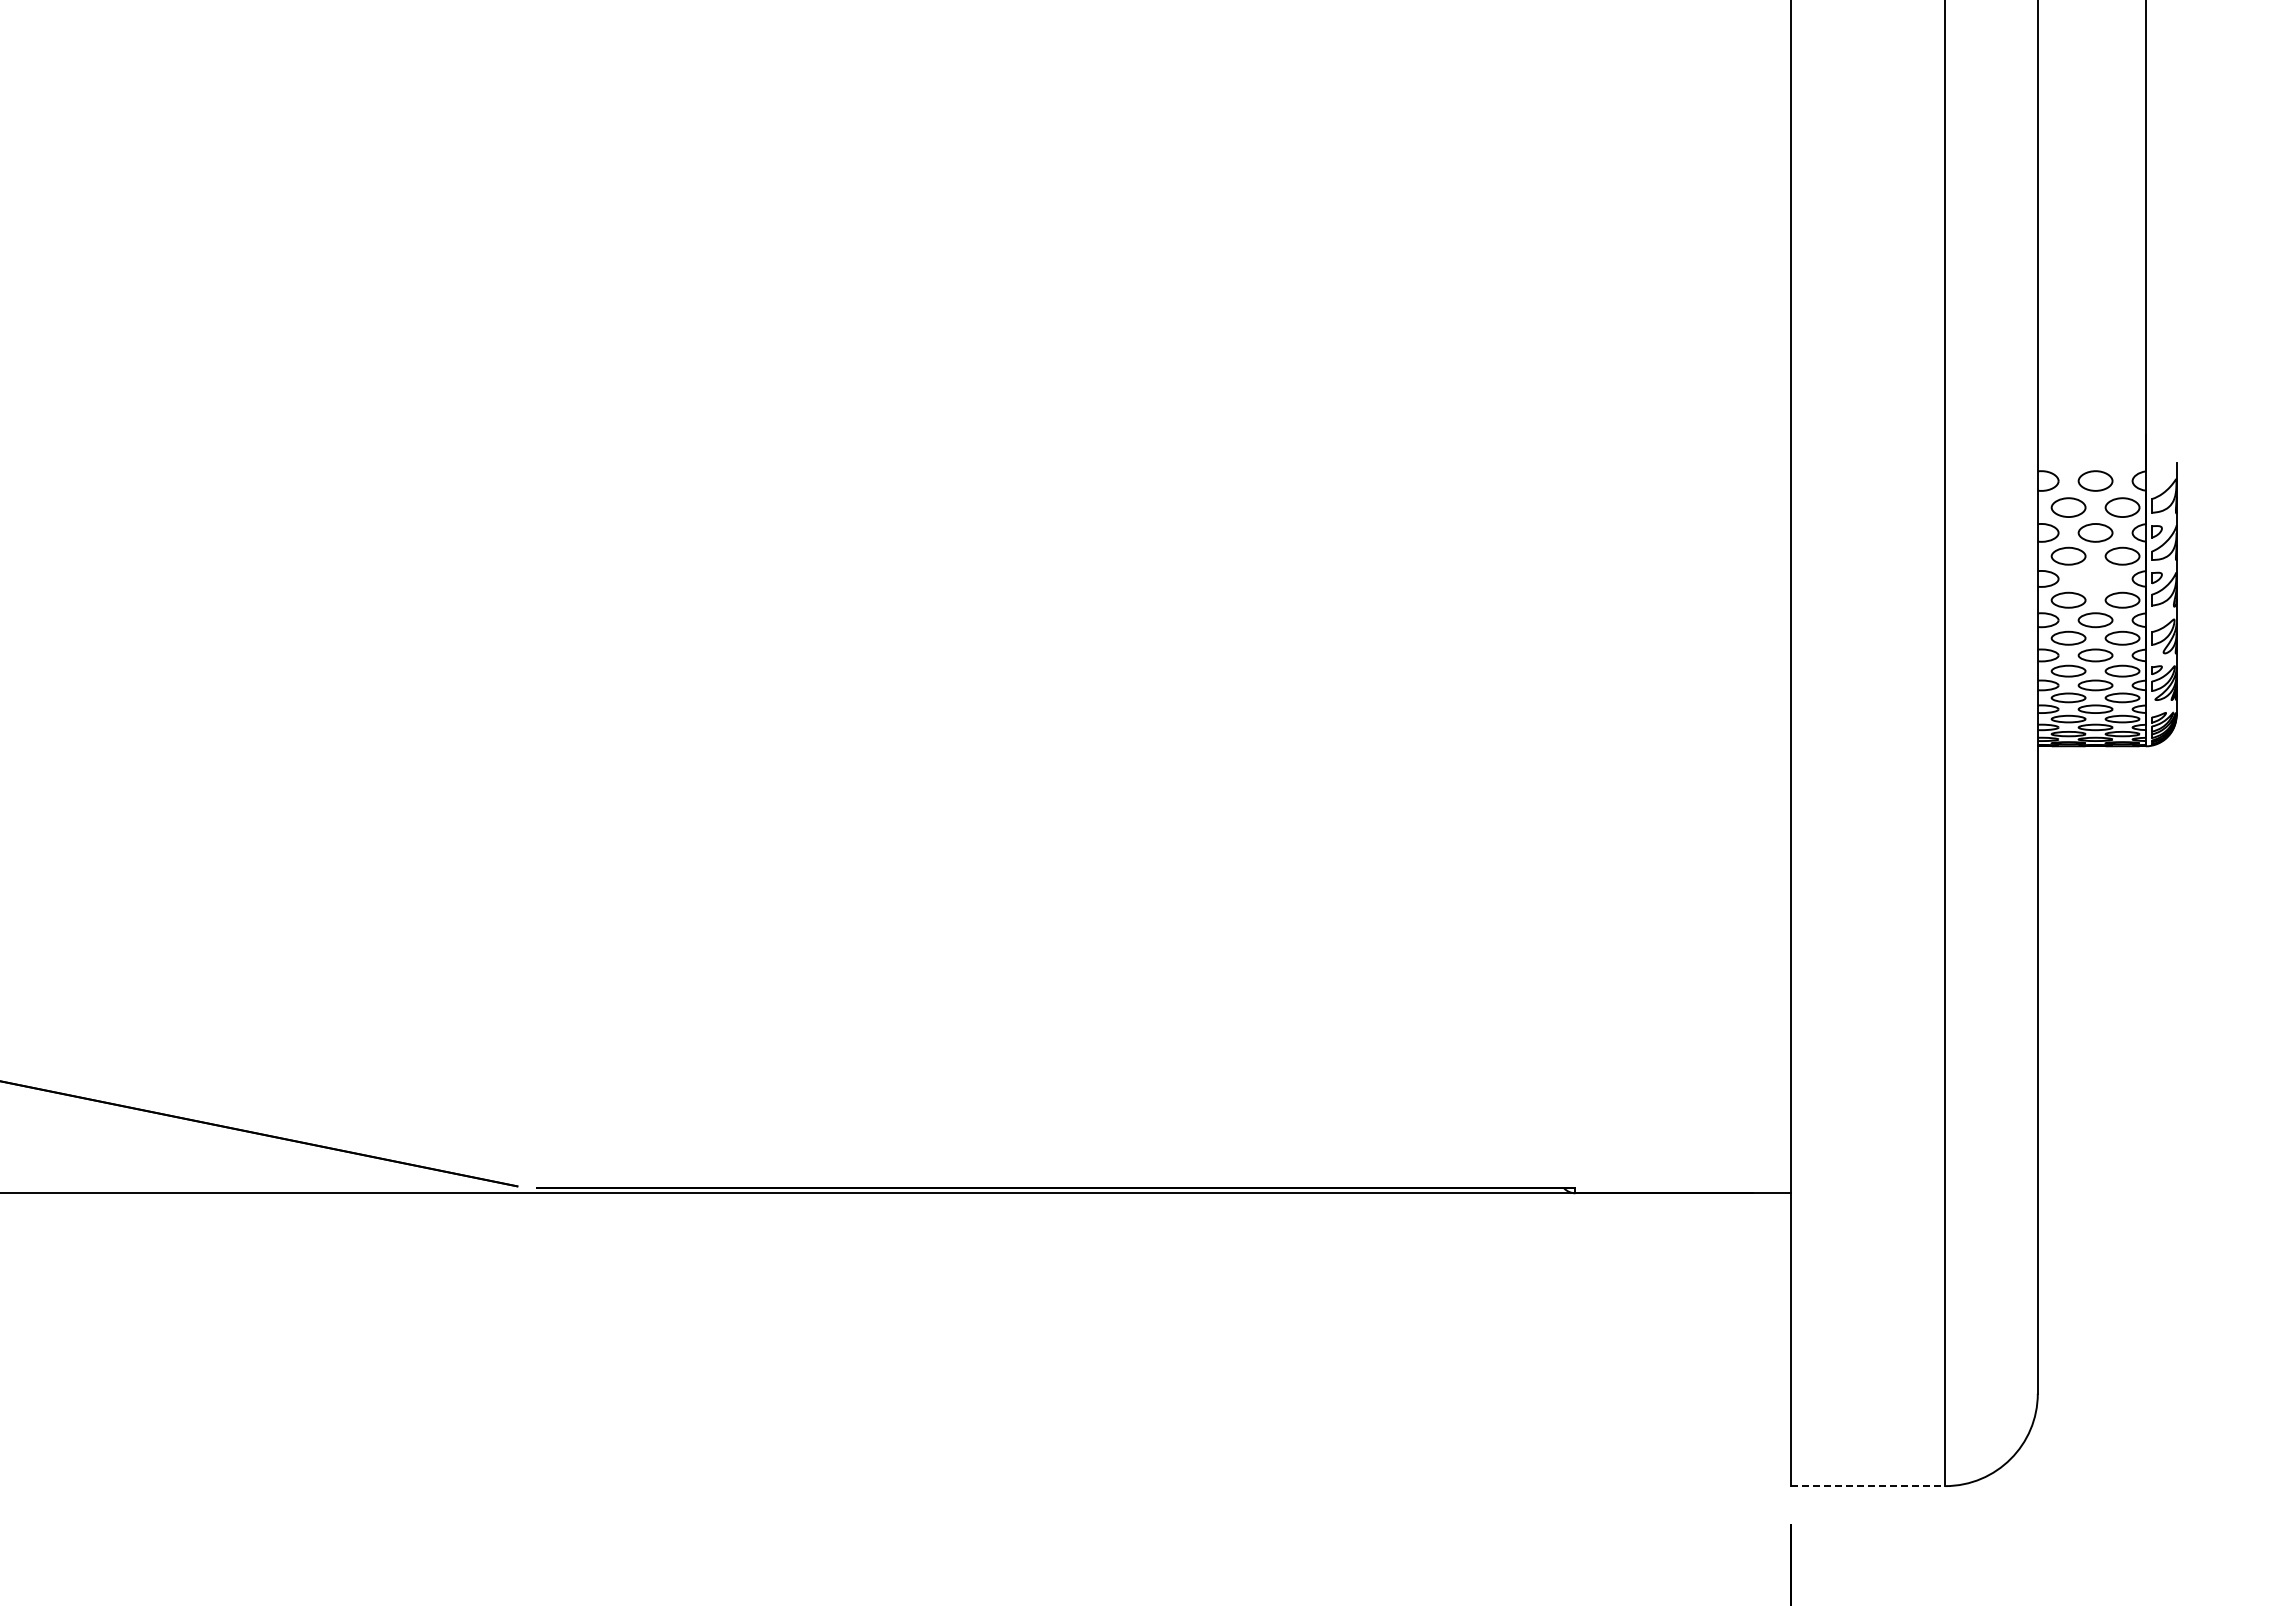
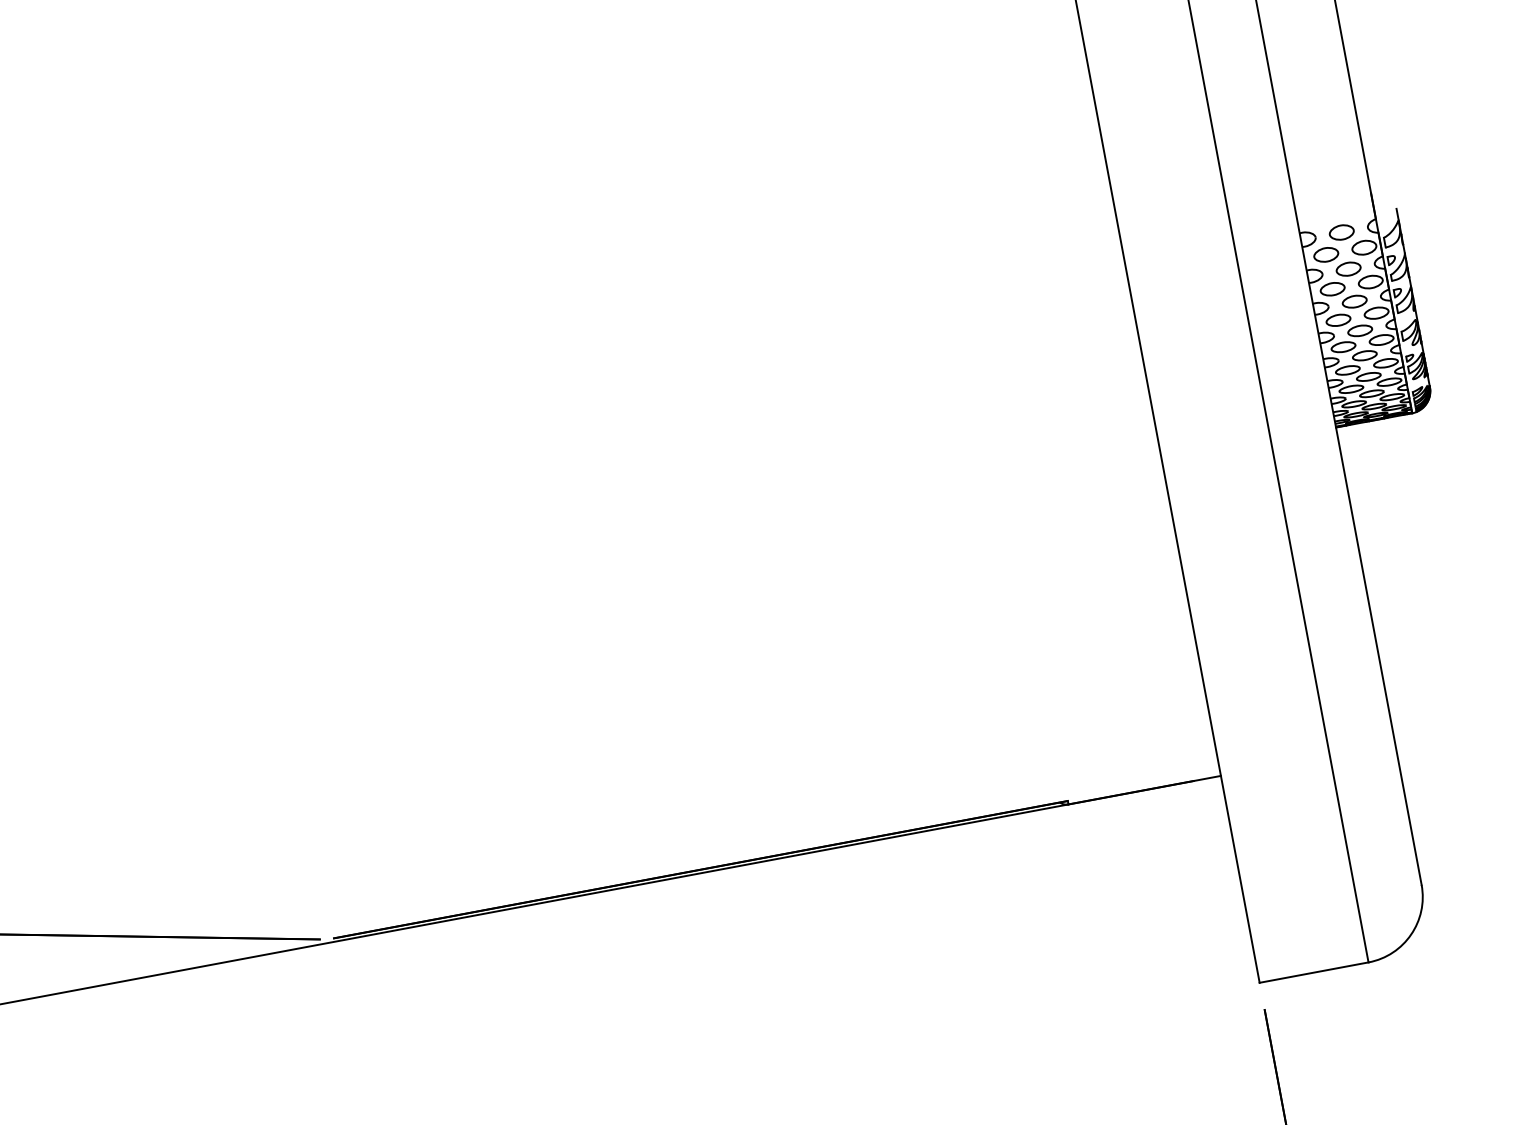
part: (2095, 578) -> (1354, 301), added
line: (1868, 1486) -> (1314, 972), dashed -> solid

